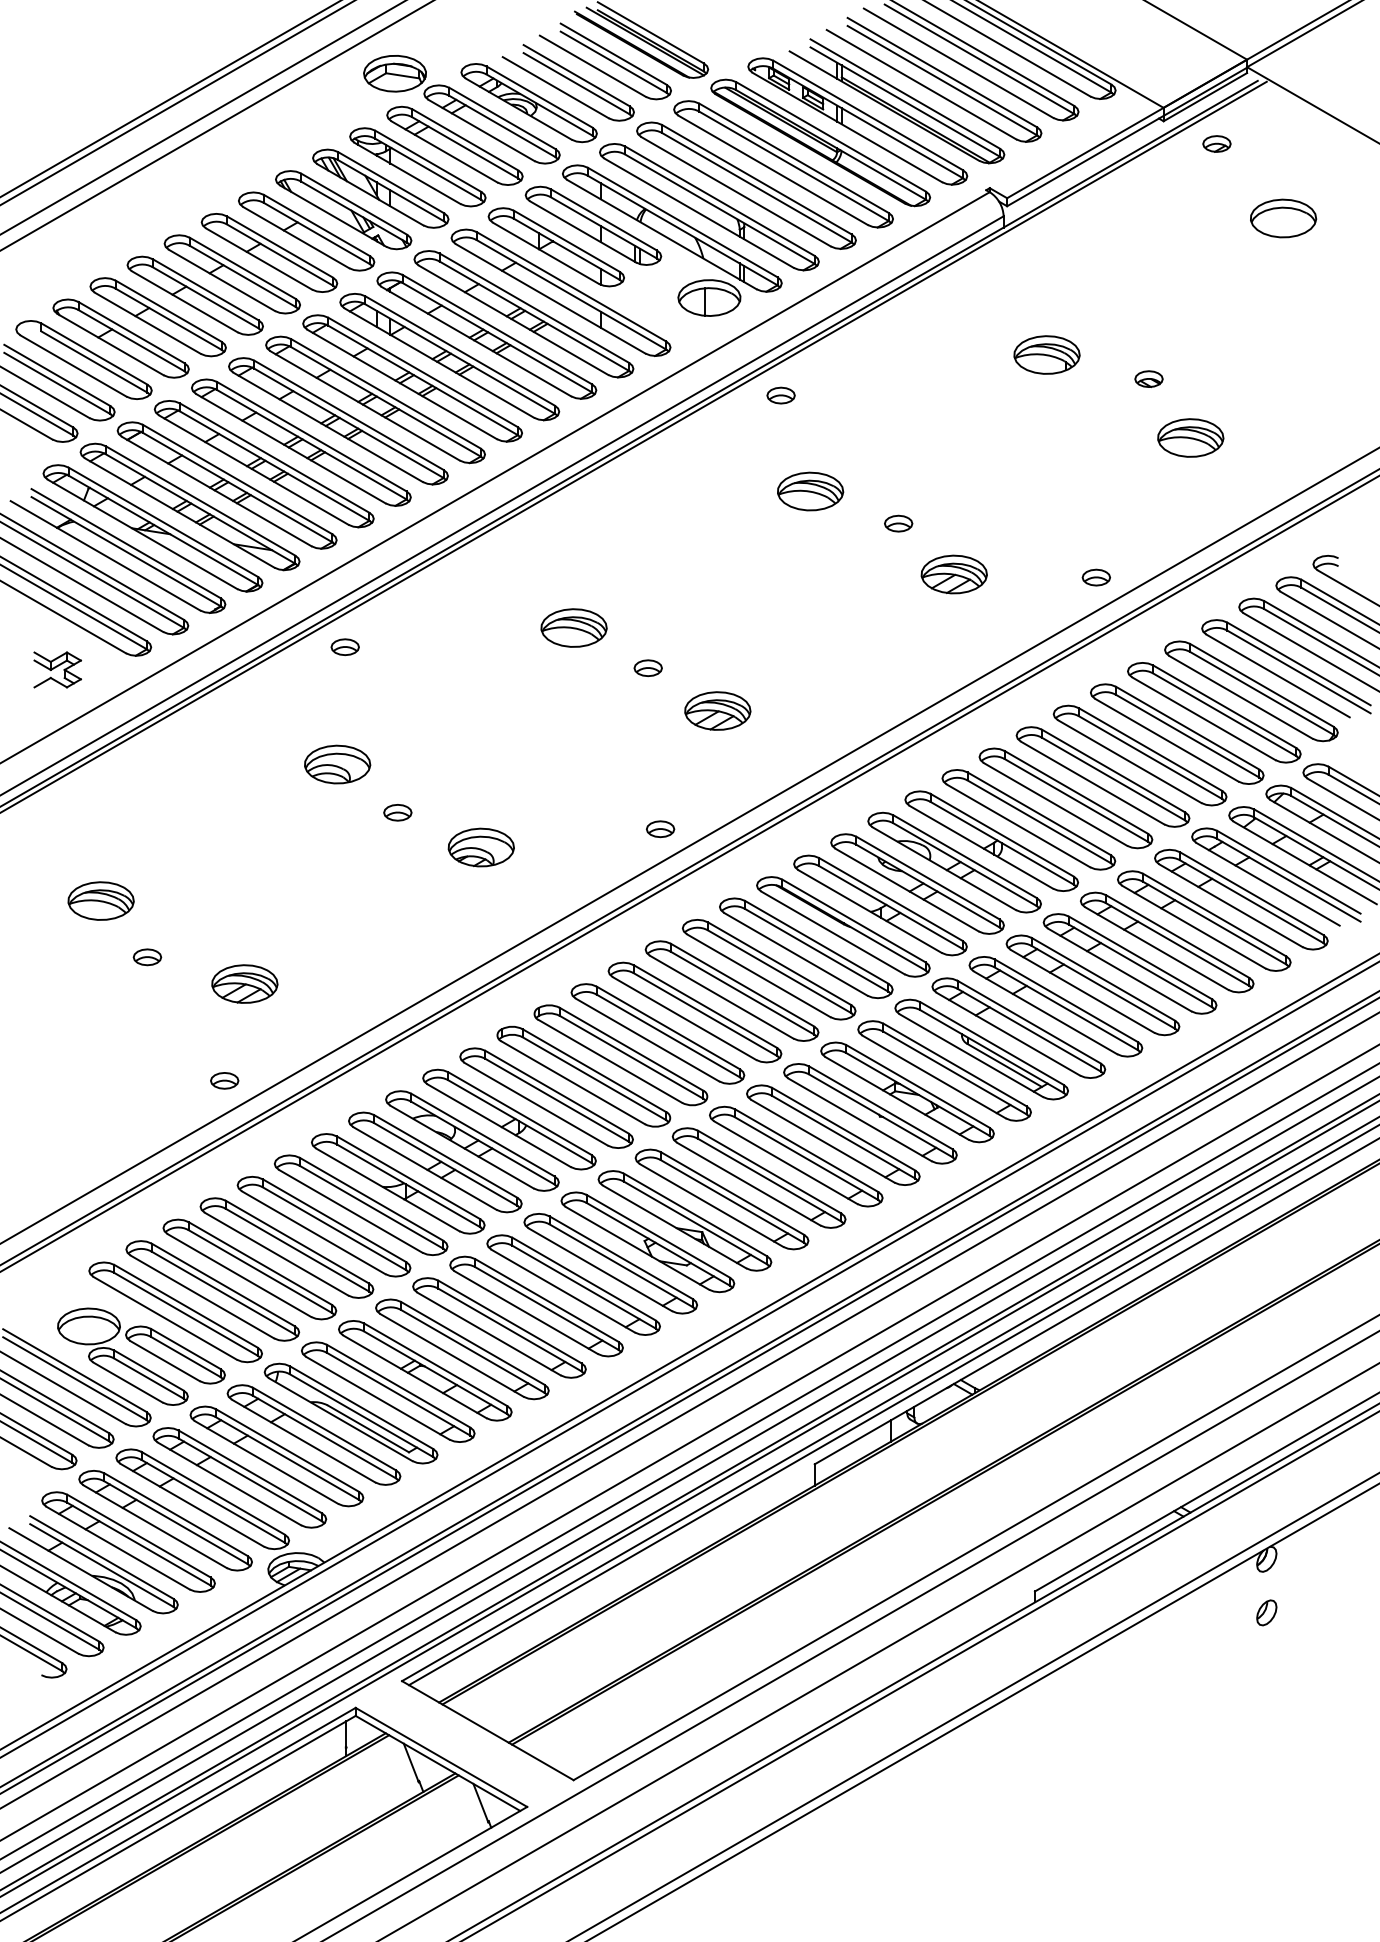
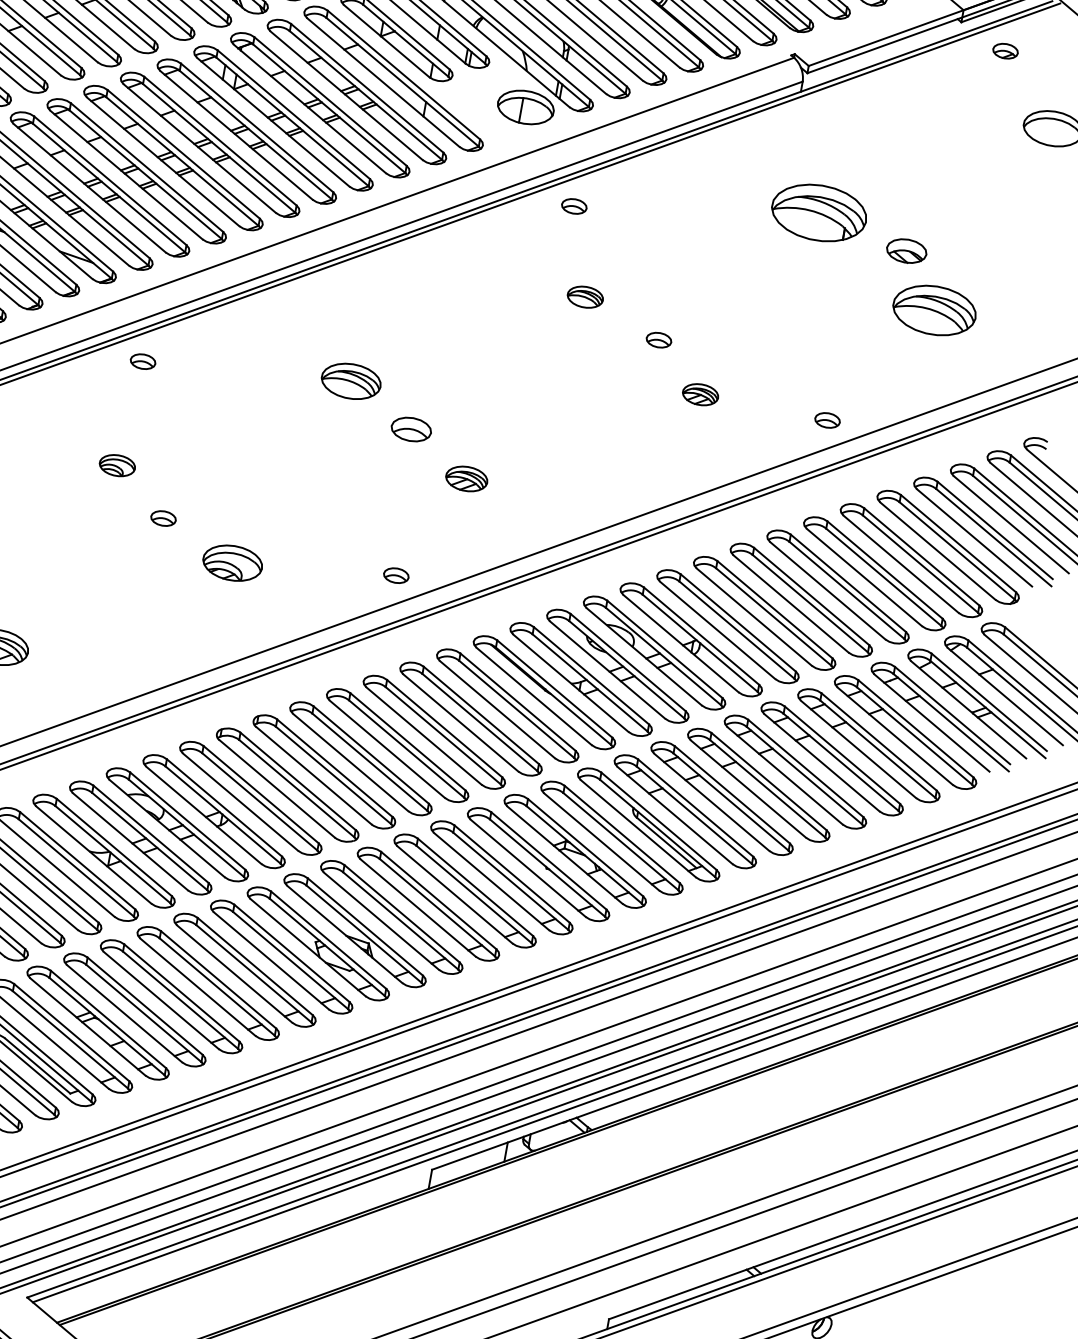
part: (1046, 354) -> (818, 212), size x1.6
part: (1148, 378) -> (906, 250), size x1.6
part: (1190, 437) -> (934, 310), size x1.4
part: (810, 491) -> (585, 297), size x0.6
part: (953, 574) -> (699, 394), size x0.6
part: (647, 667) -> (410, 428), size x1.6
part: (717, 710) -> (466, 478), size x0.7
part: (337, 764) -> (117, 465), size x0.6

